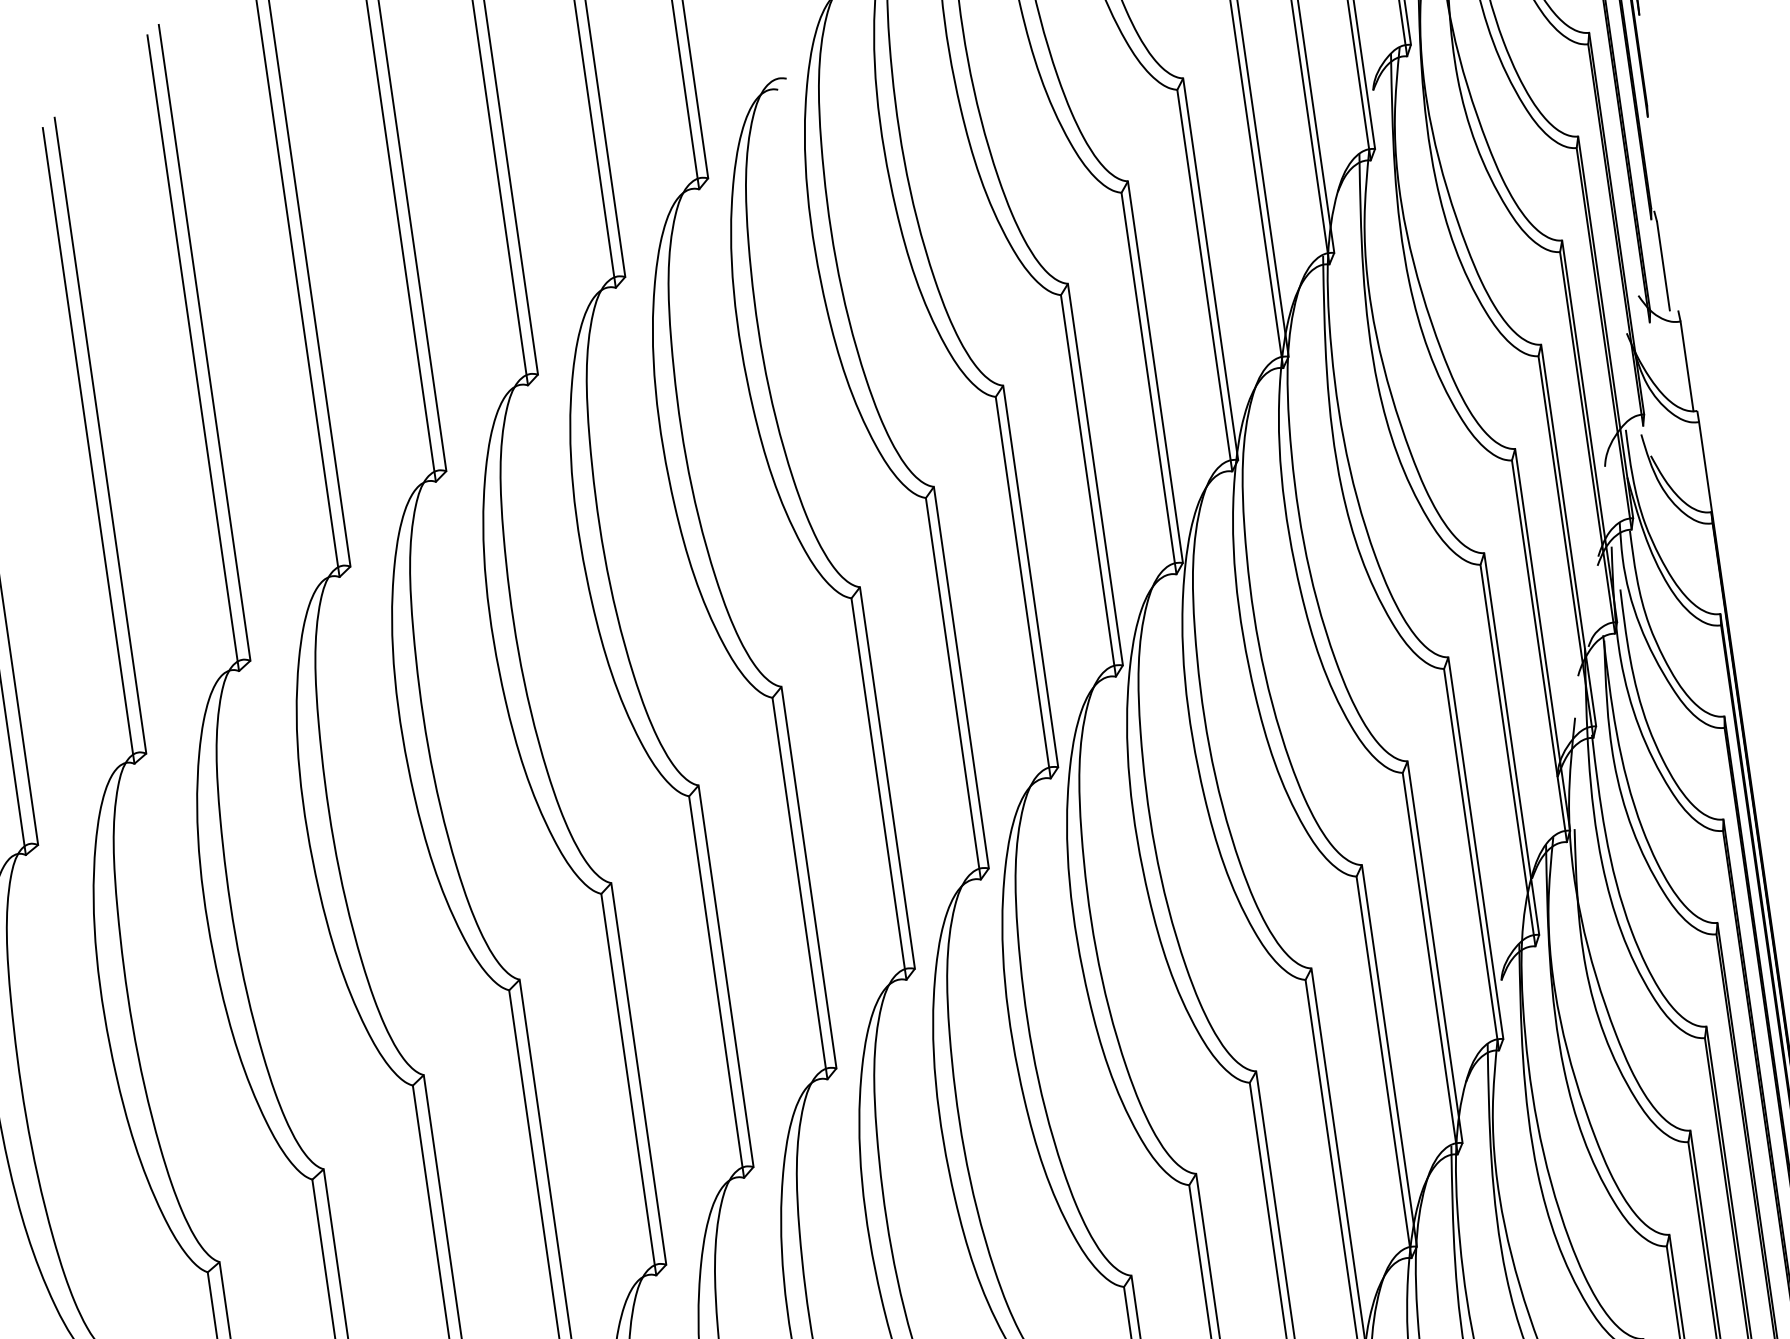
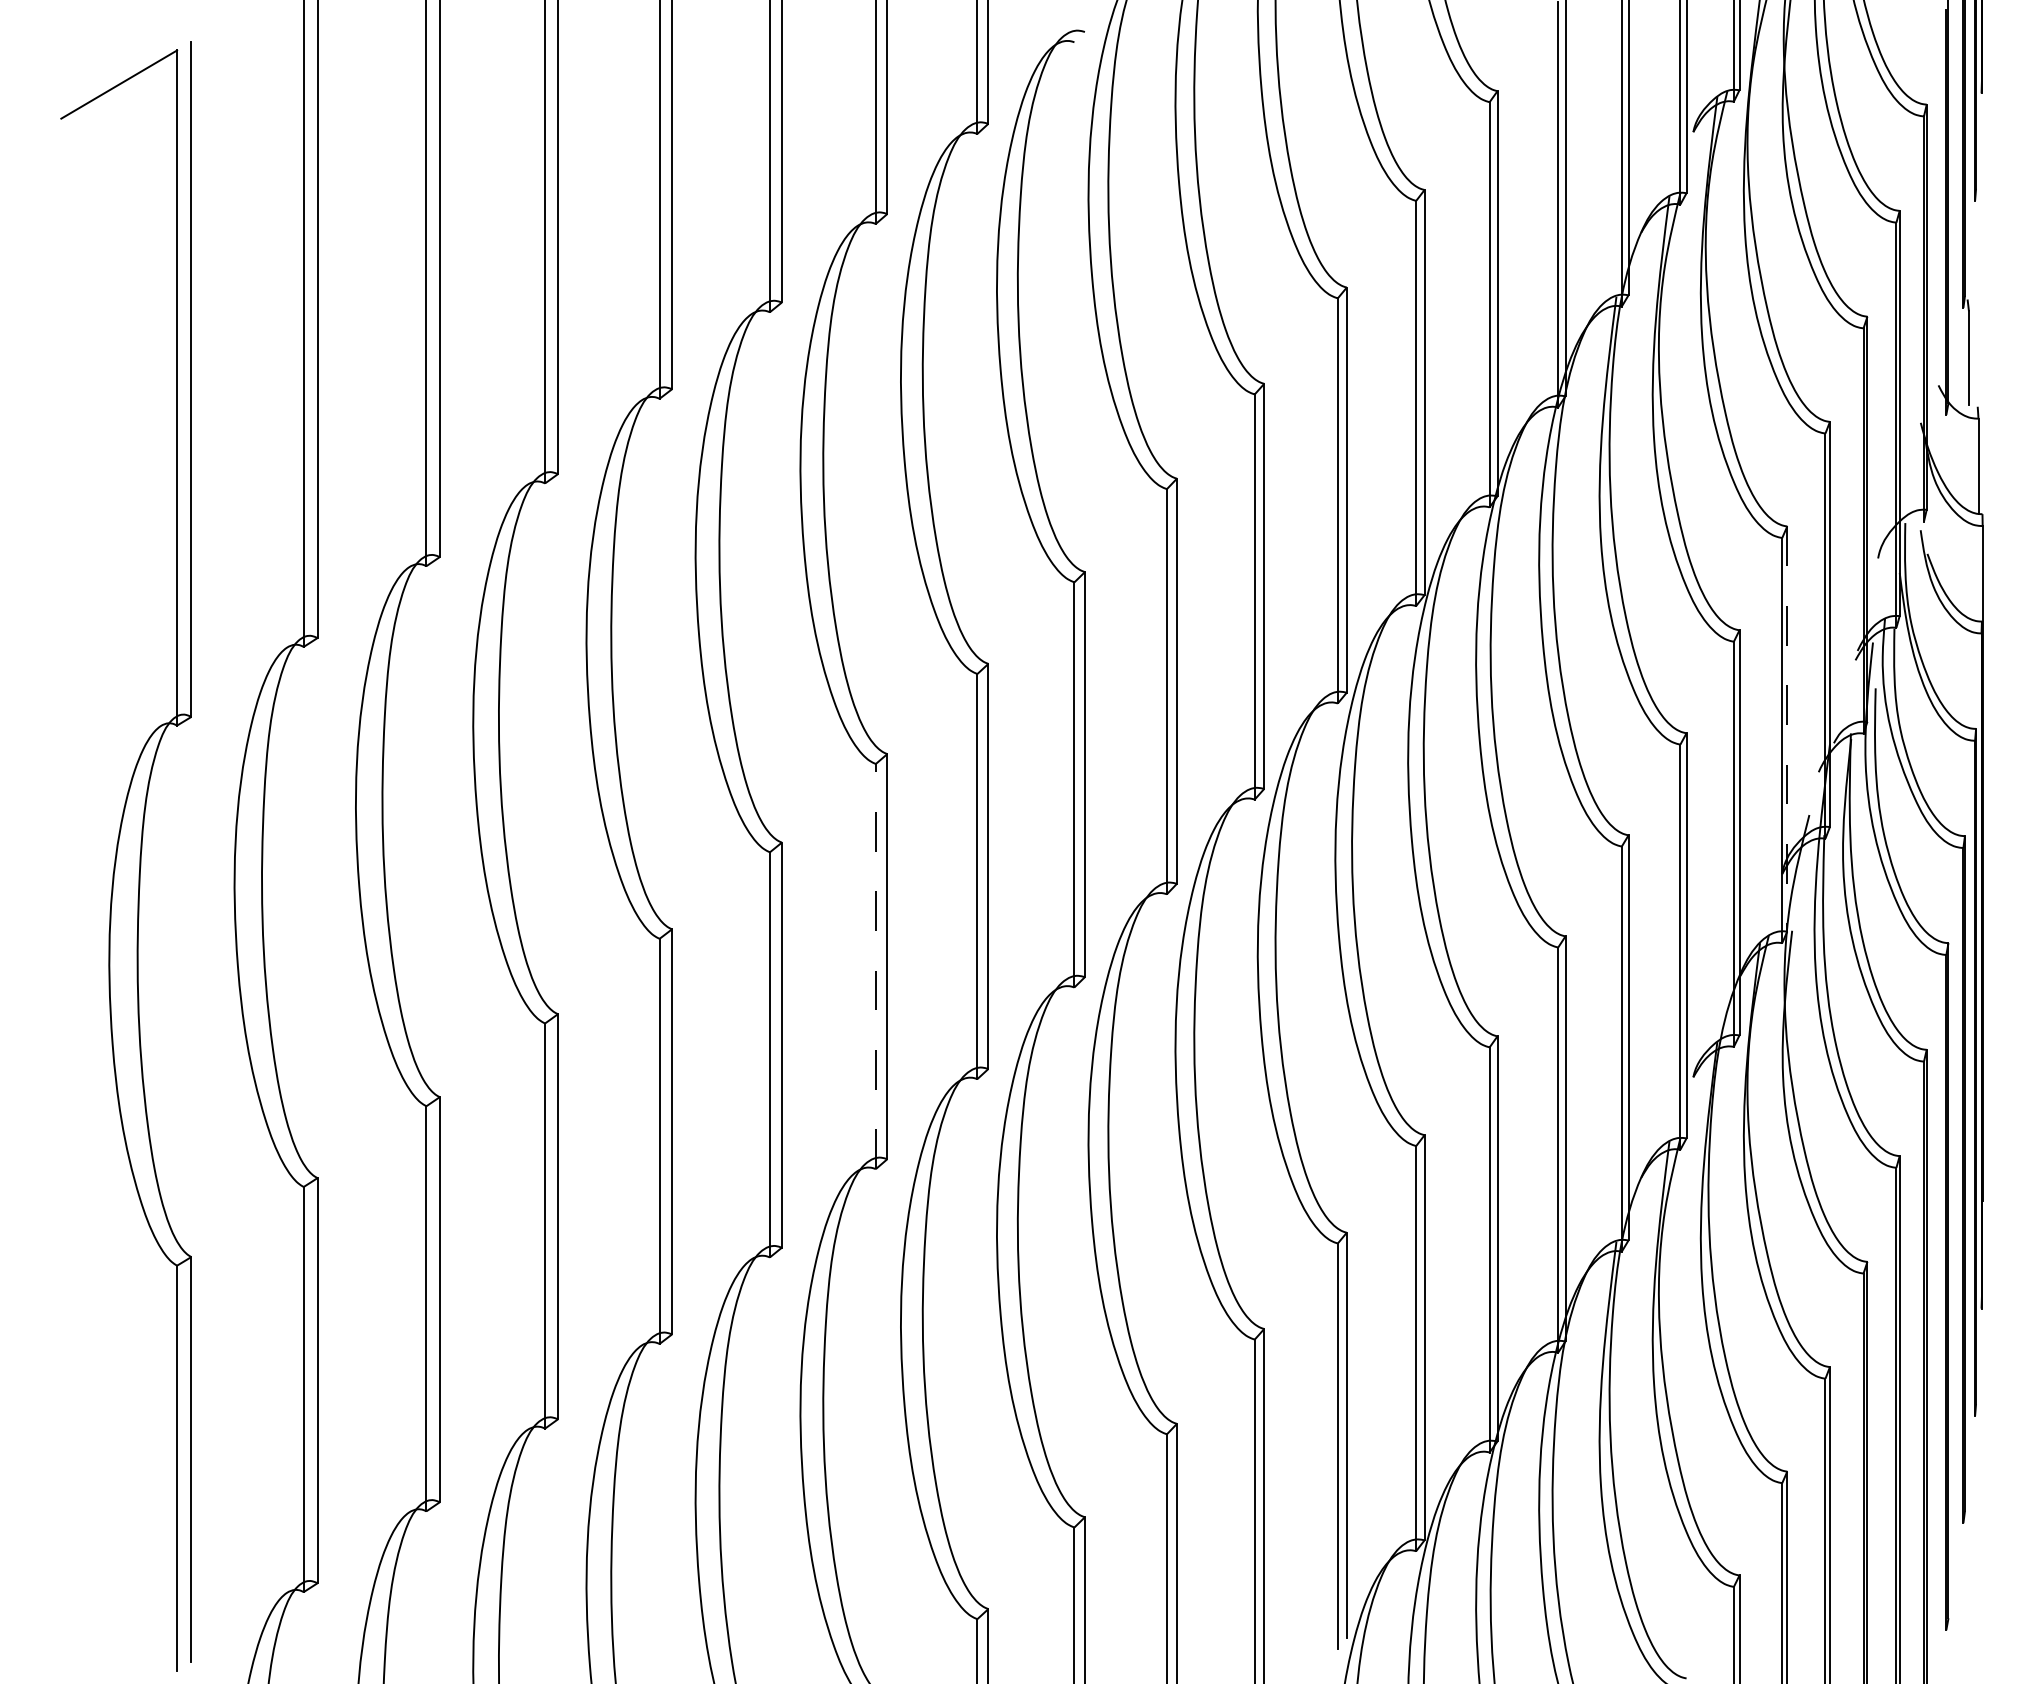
line: (1542, 640) -> (1787, 729), solid -> dashed
line: (716, 987) -> (875, 966), solid -> dashed

